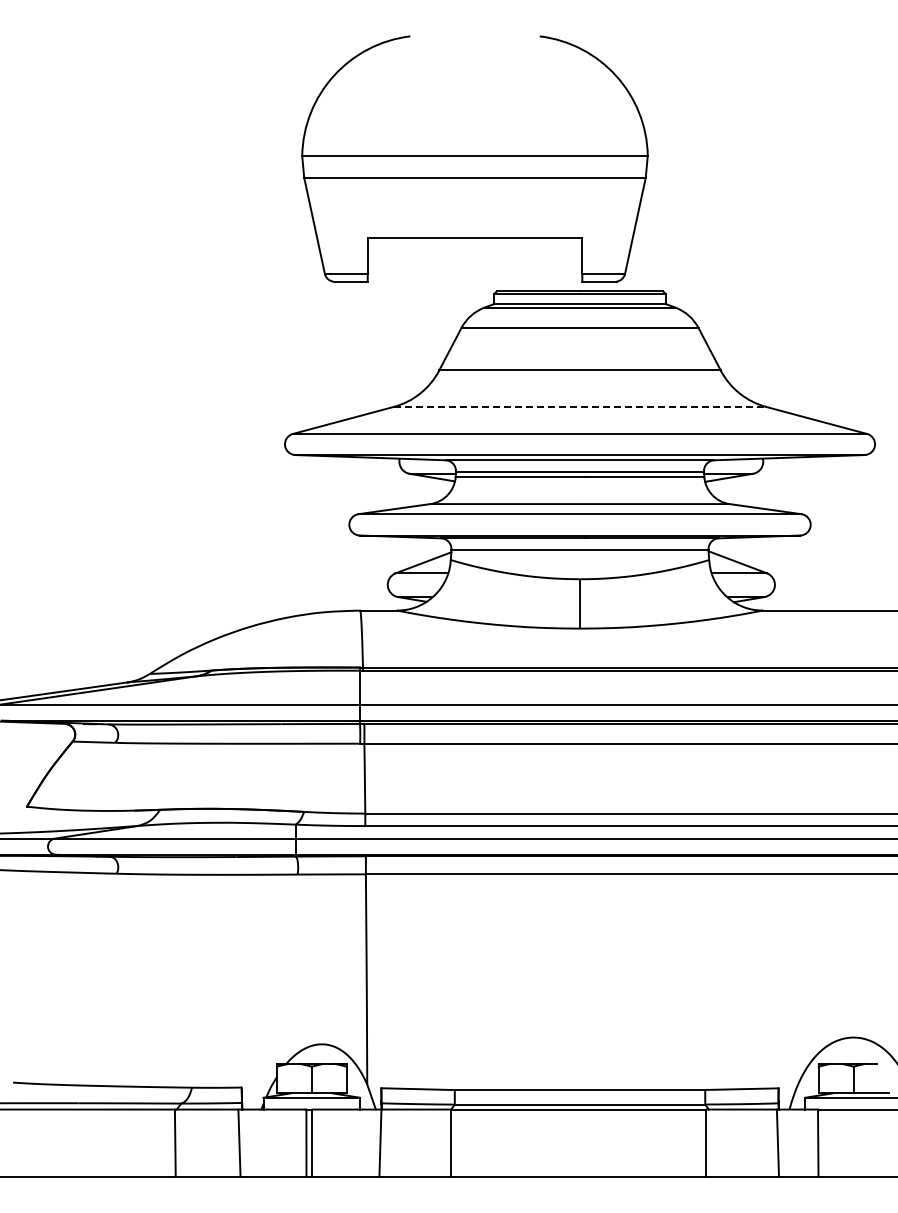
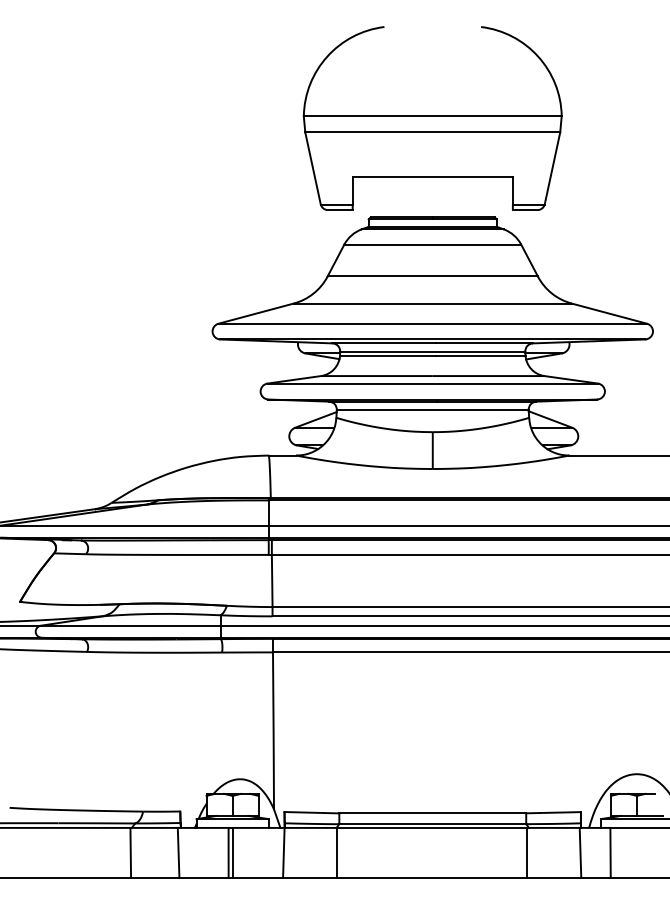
part: (474, 158) -> (432, 118), moved
line: (580, 406) -> (433, 303), dashed -> solid

